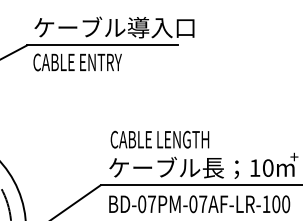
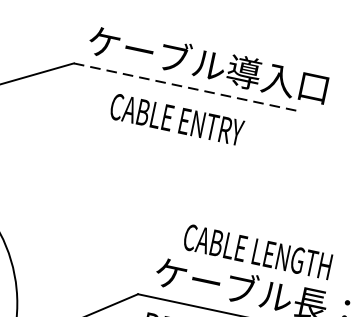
line: (103, 45) -> (186, 87), solid -> dashed
text: (77, 62) -> (176, 119), moved
text: (159, 139) -> (257, 251), moved

